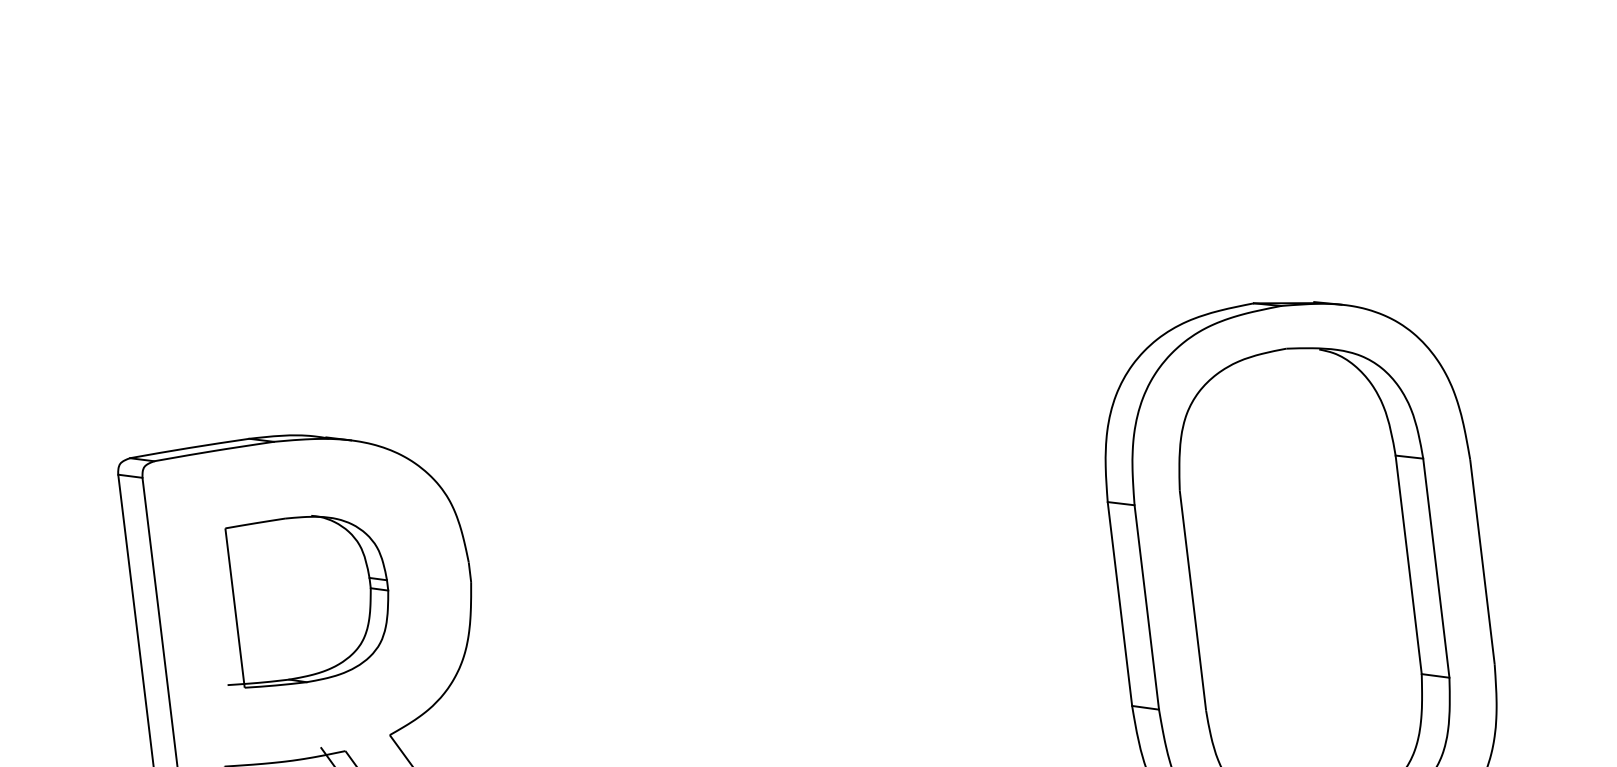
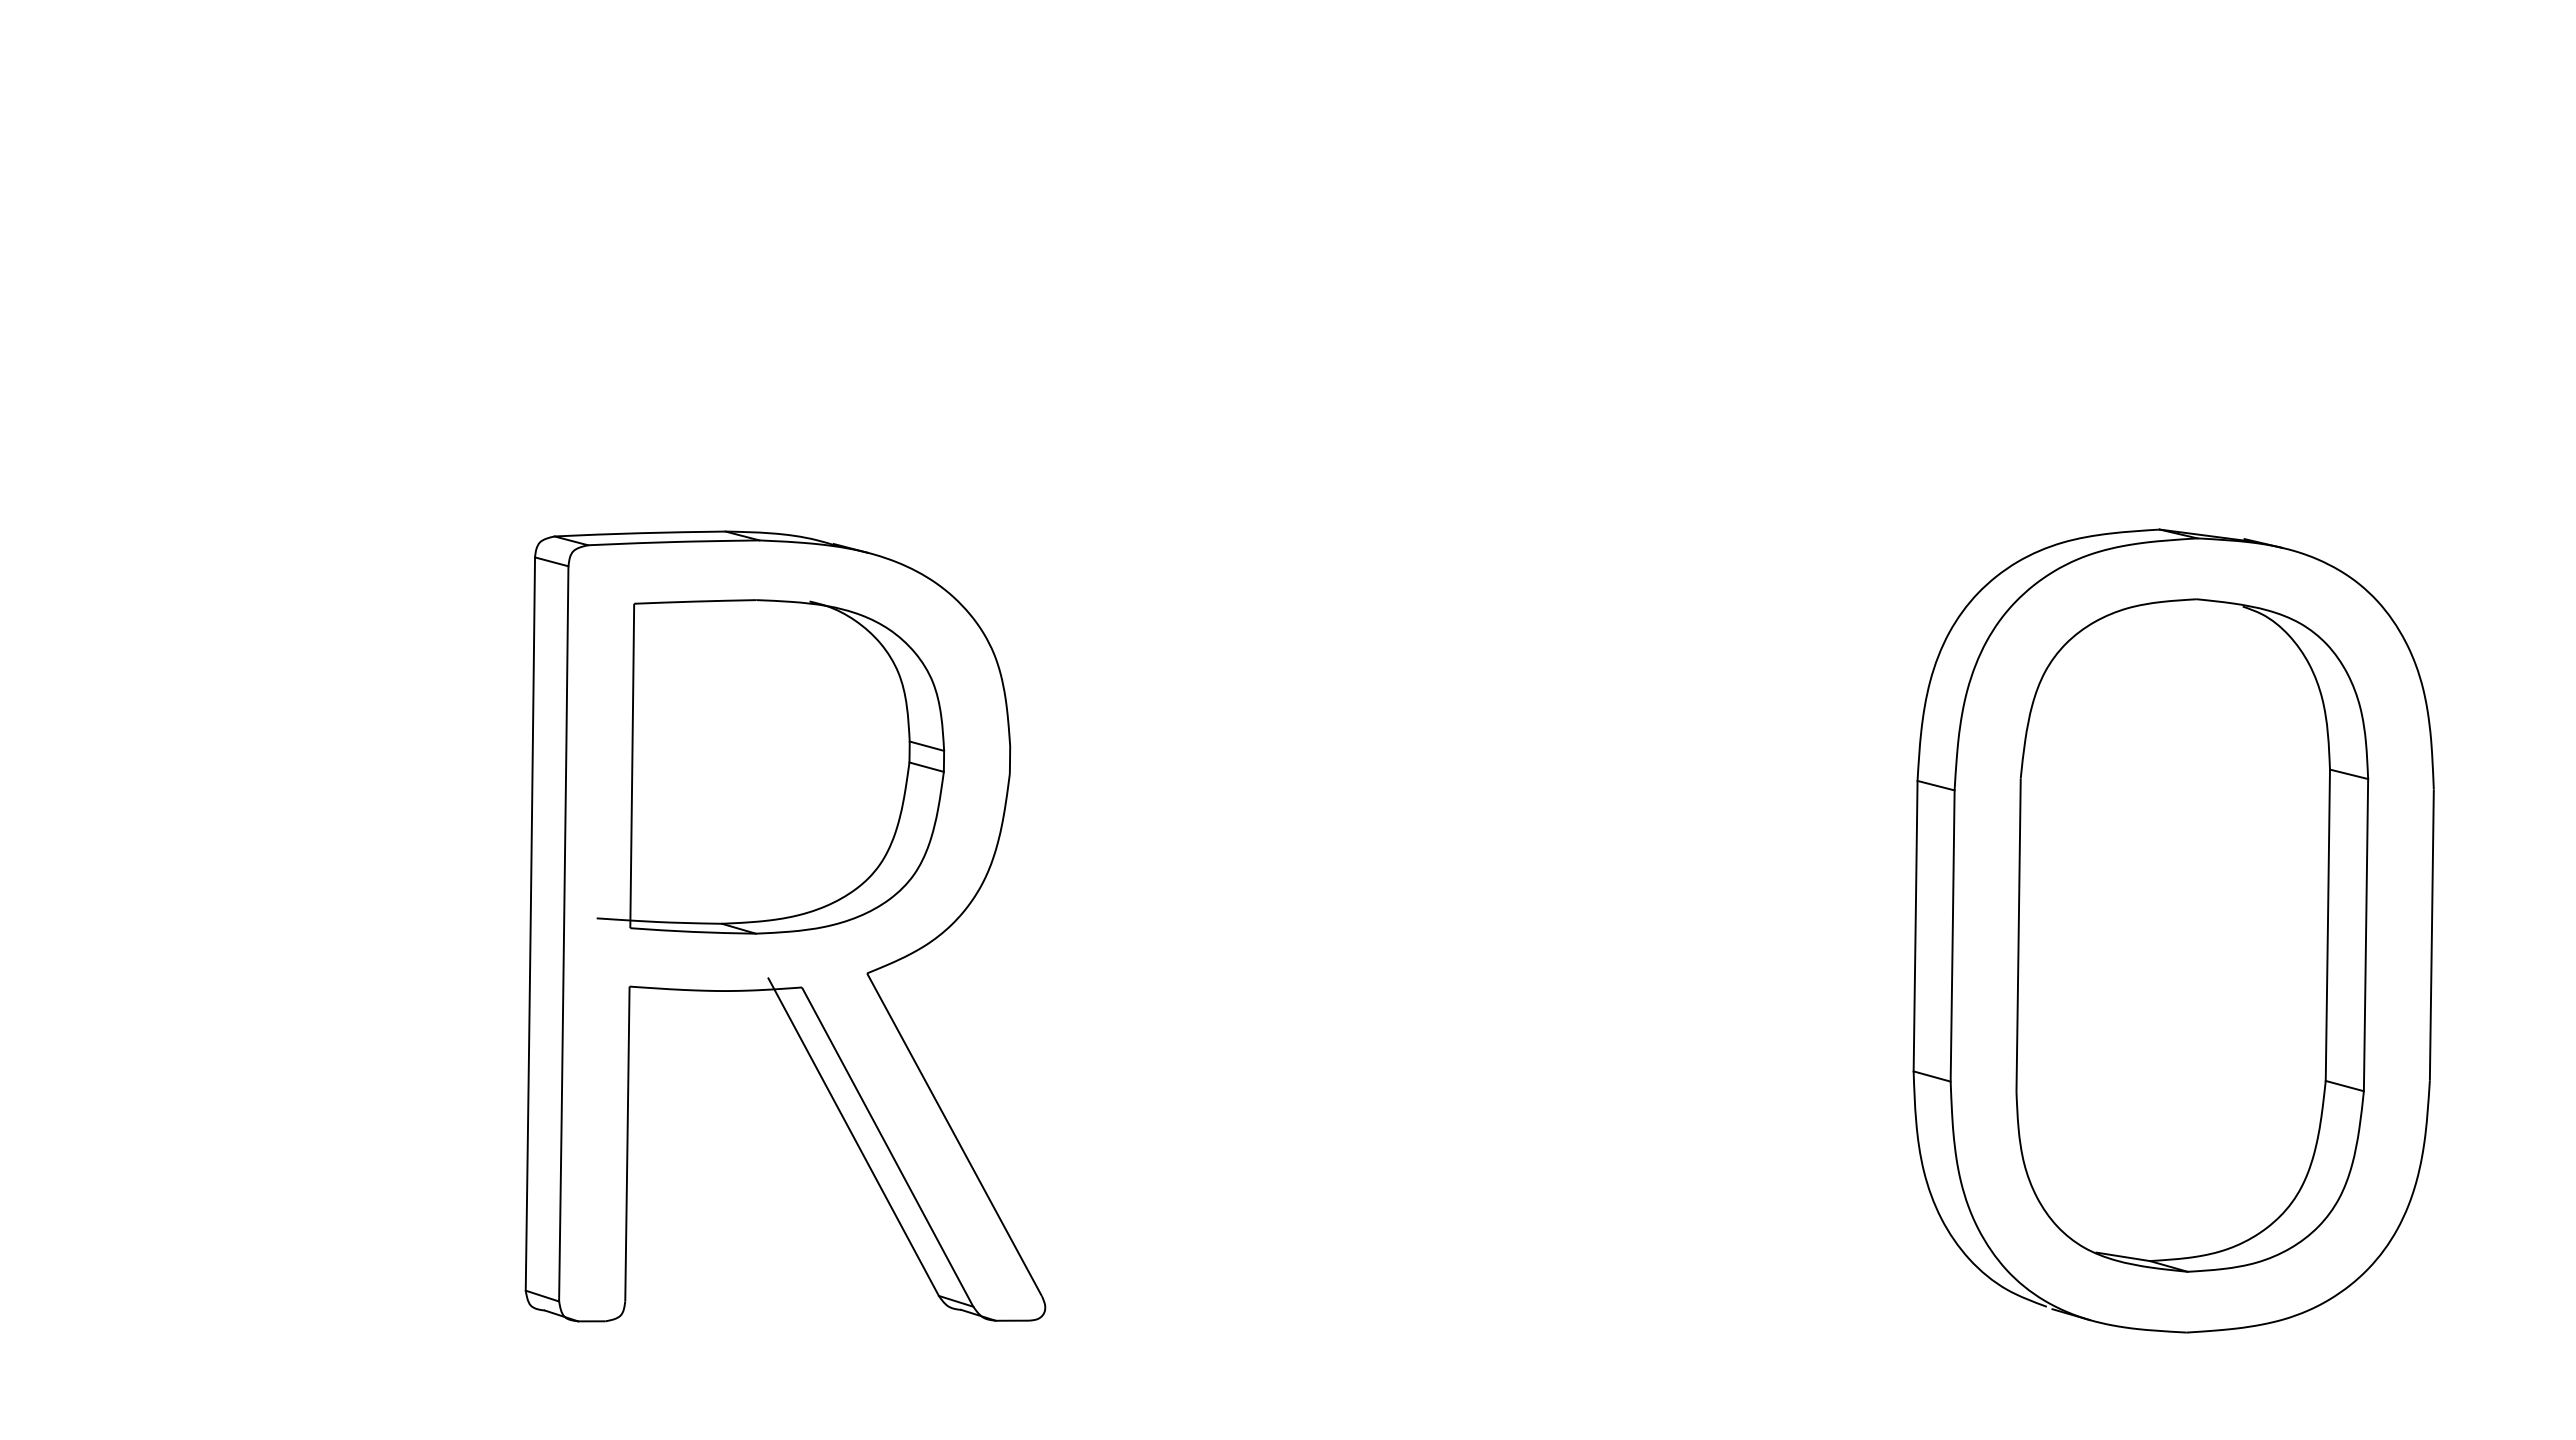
part: (302, 599) -> (770, 766), size x1.43

